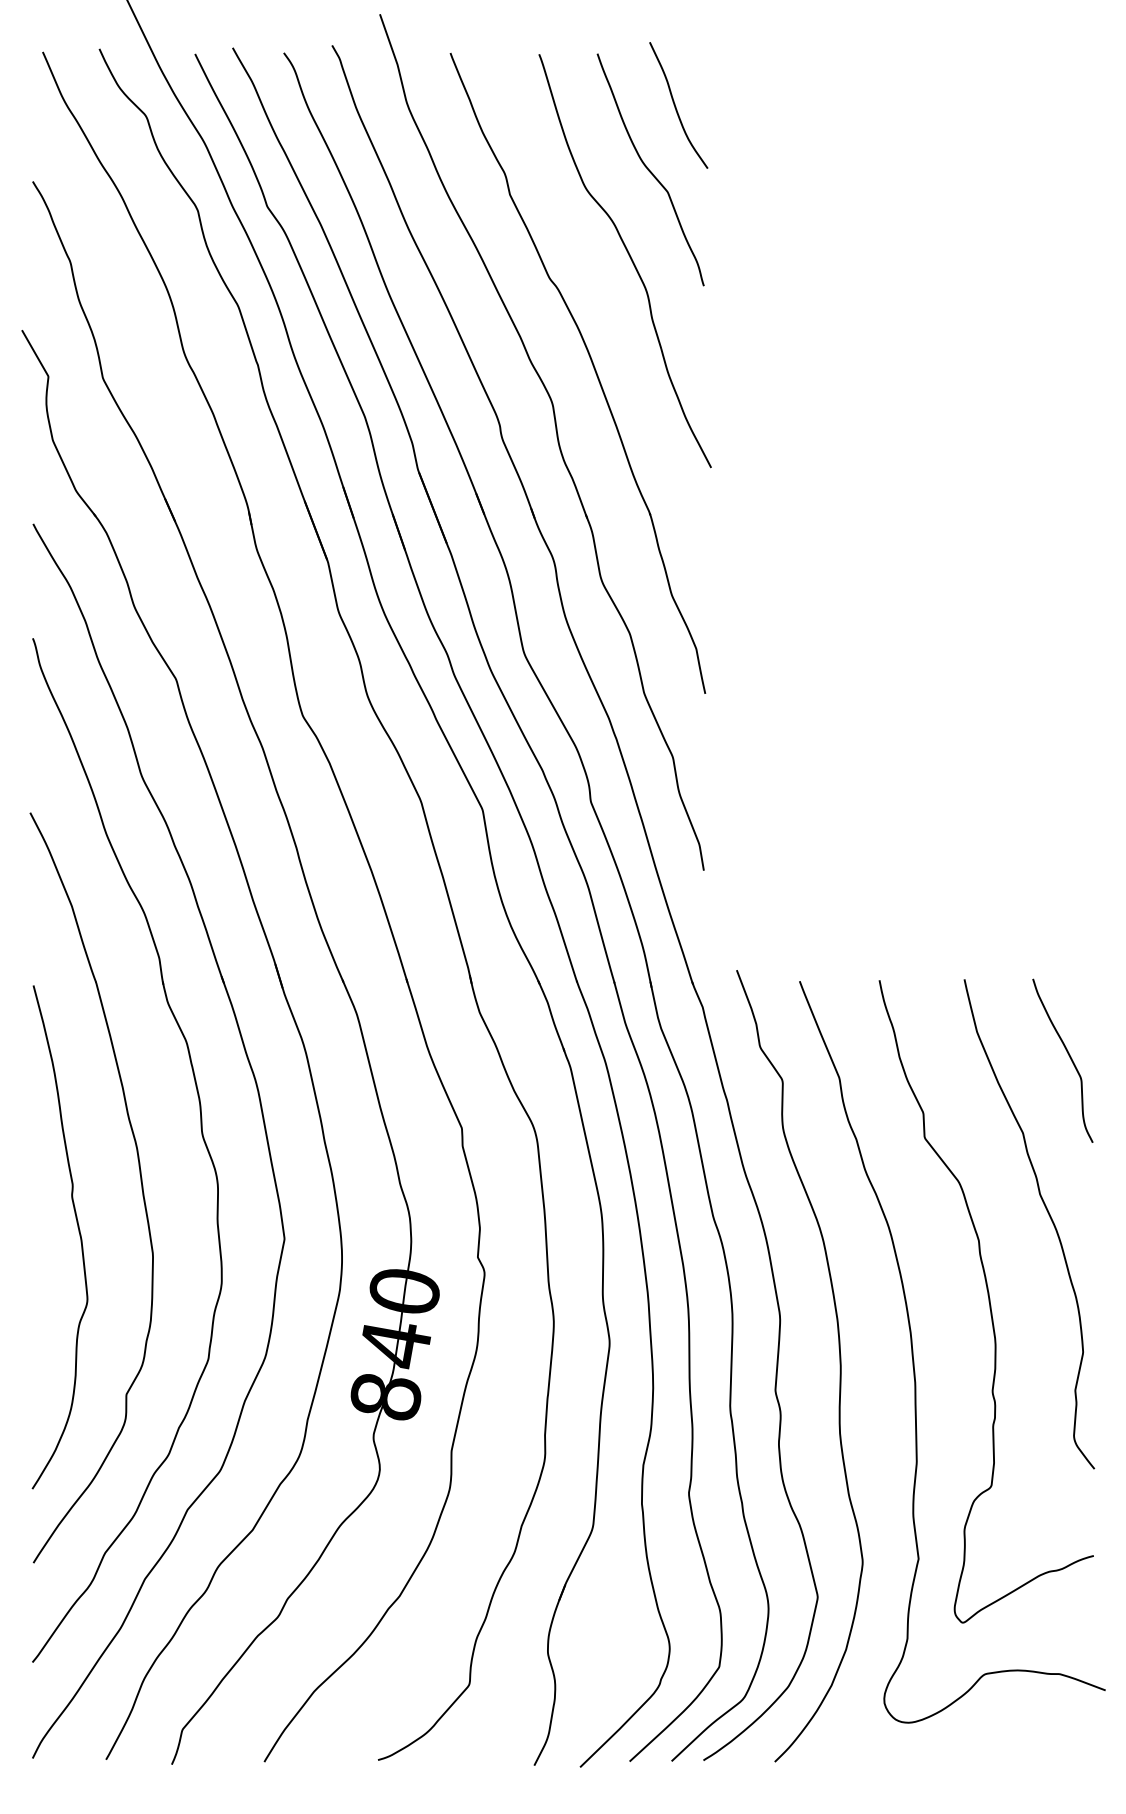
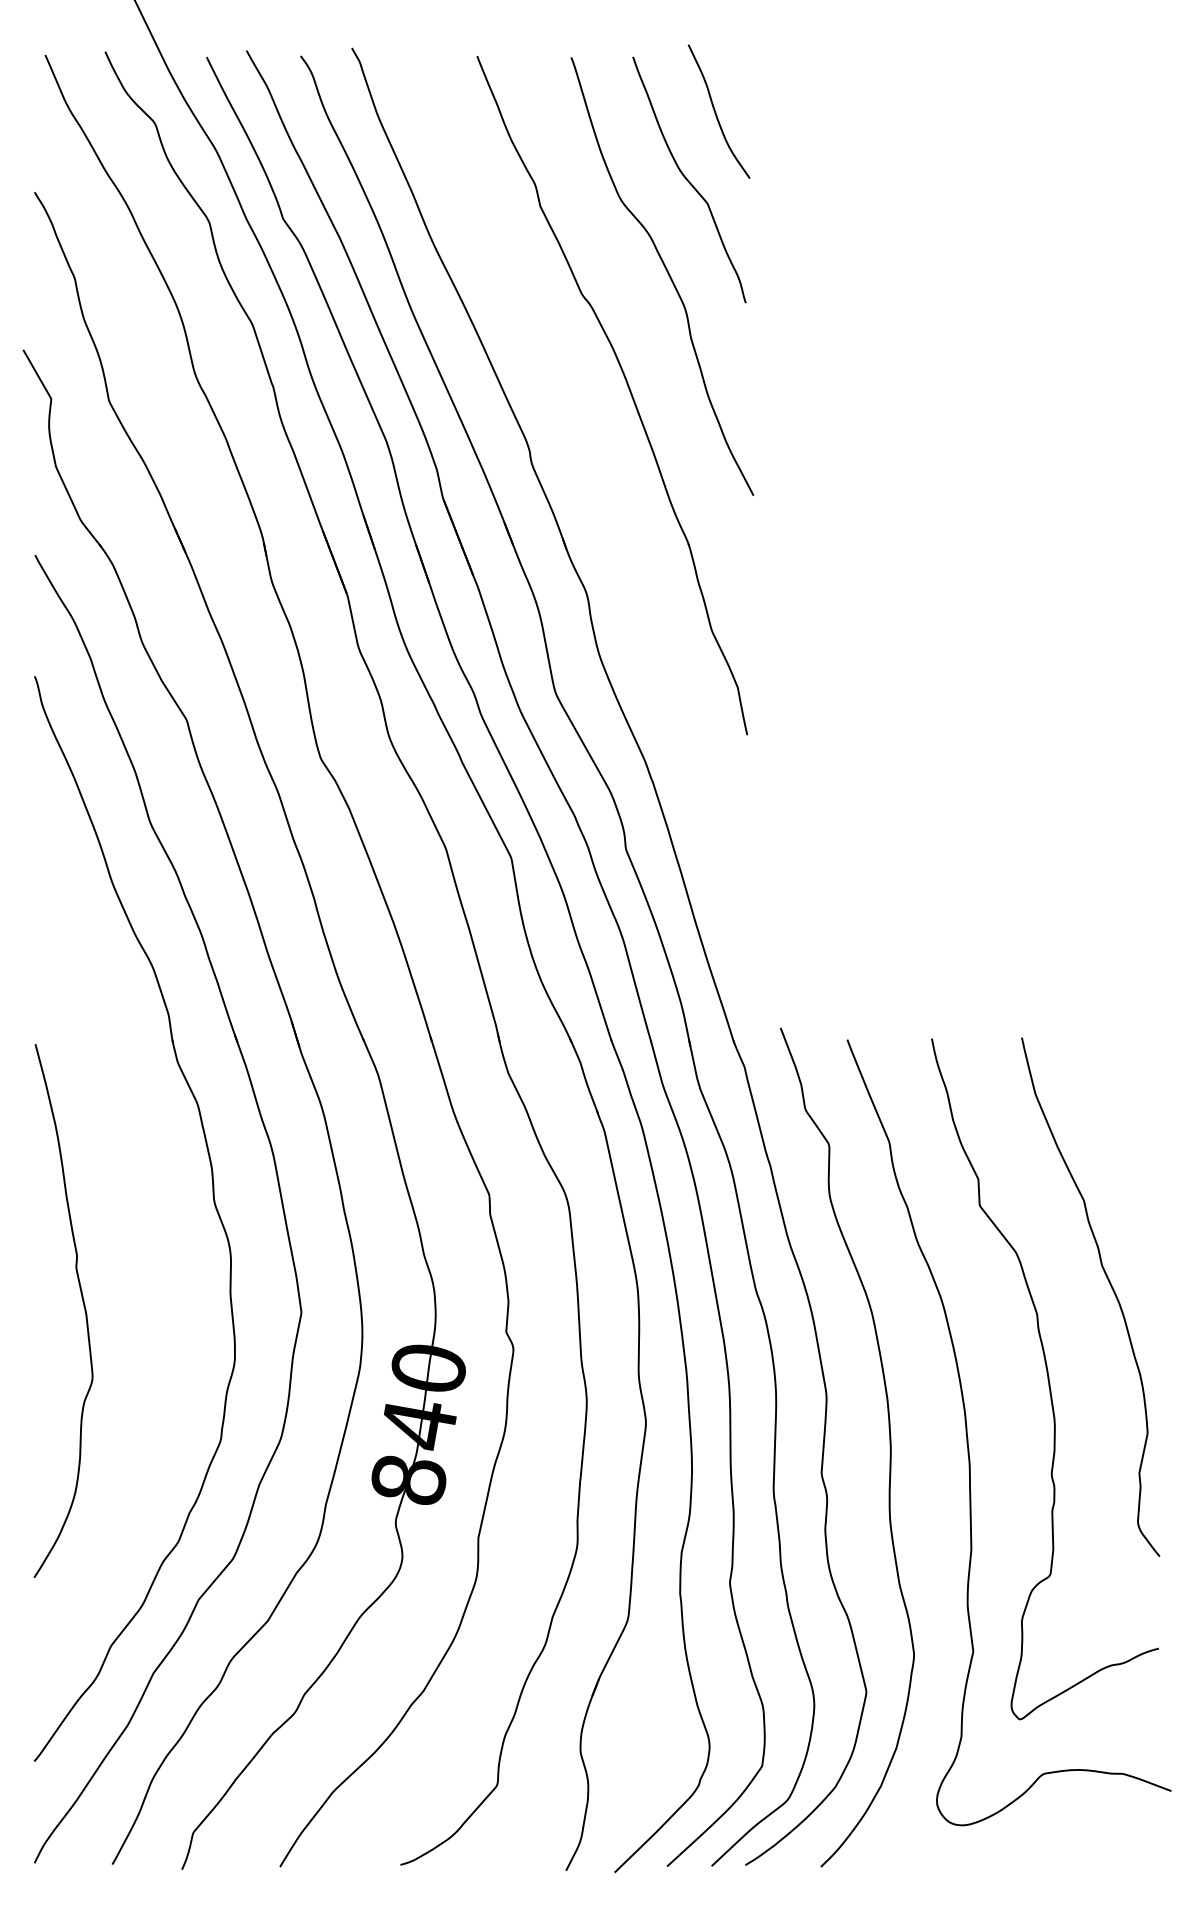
part: (556, 437) -> (589, 463), removed
curve: (1069, 1057) -> (1133, 1120), removed
part: (140, 1182) -> (148, 1252), removed

